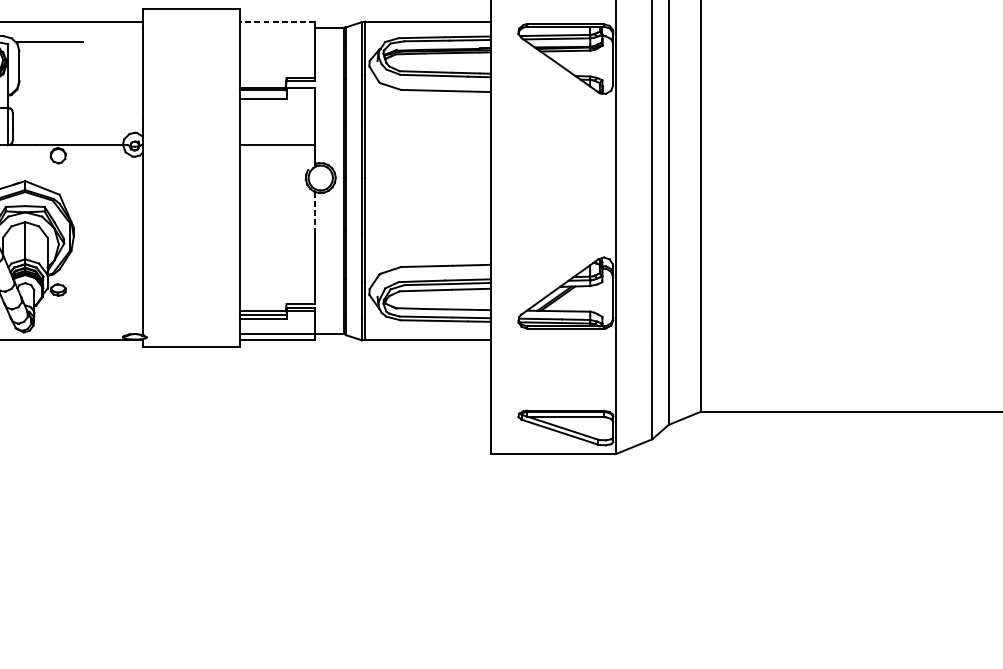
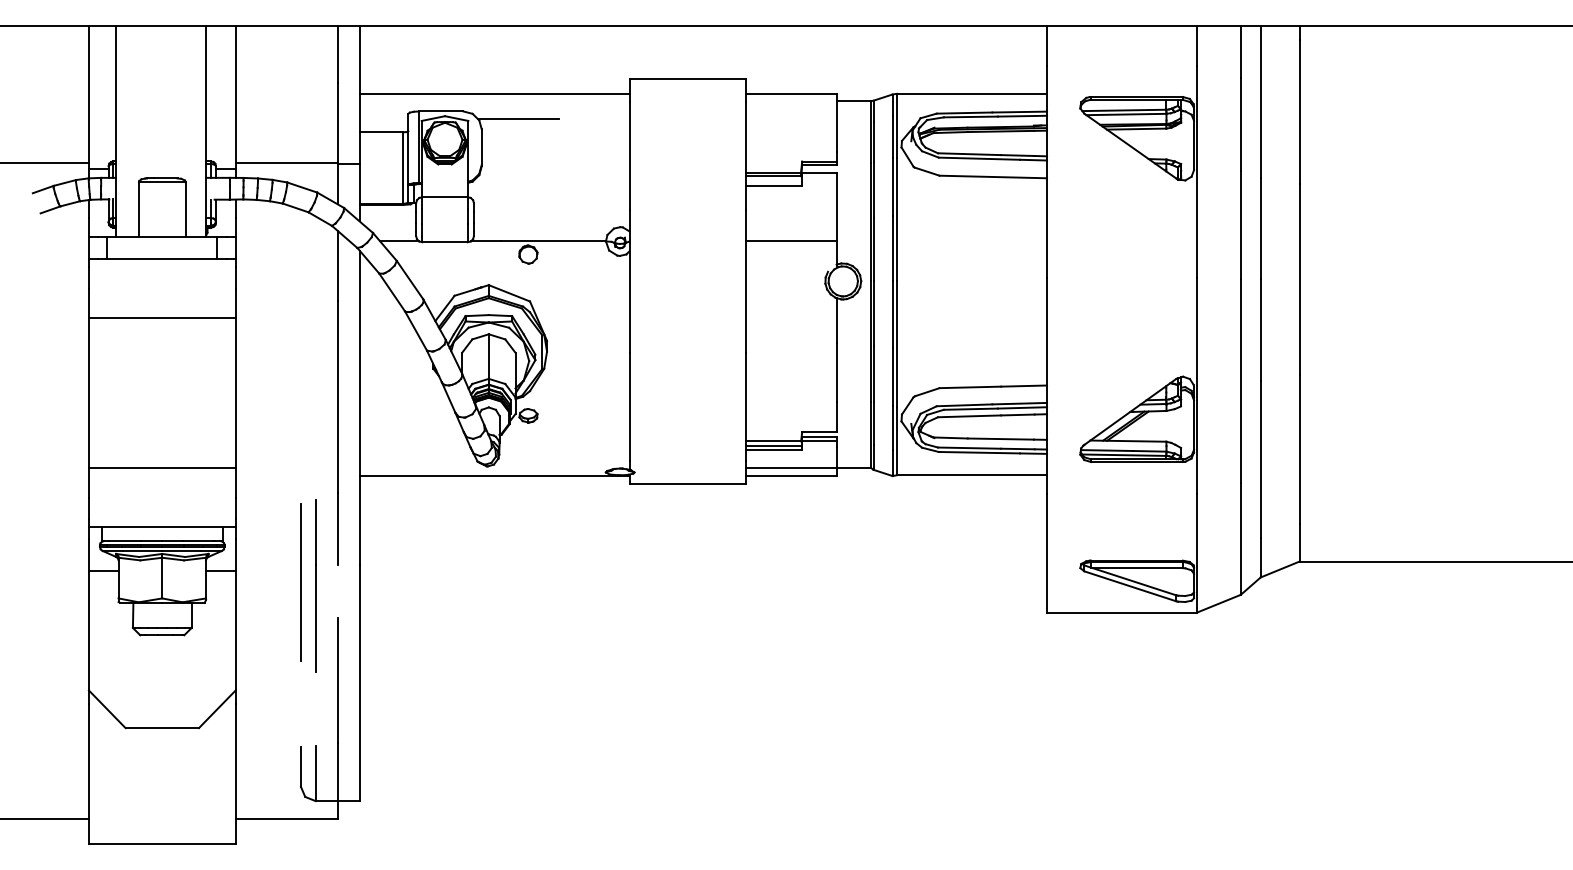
line: (276, 22) -> (790, 94), dashed -> solid
line: (315, 210) -> (836, 320), dashed -> solid

